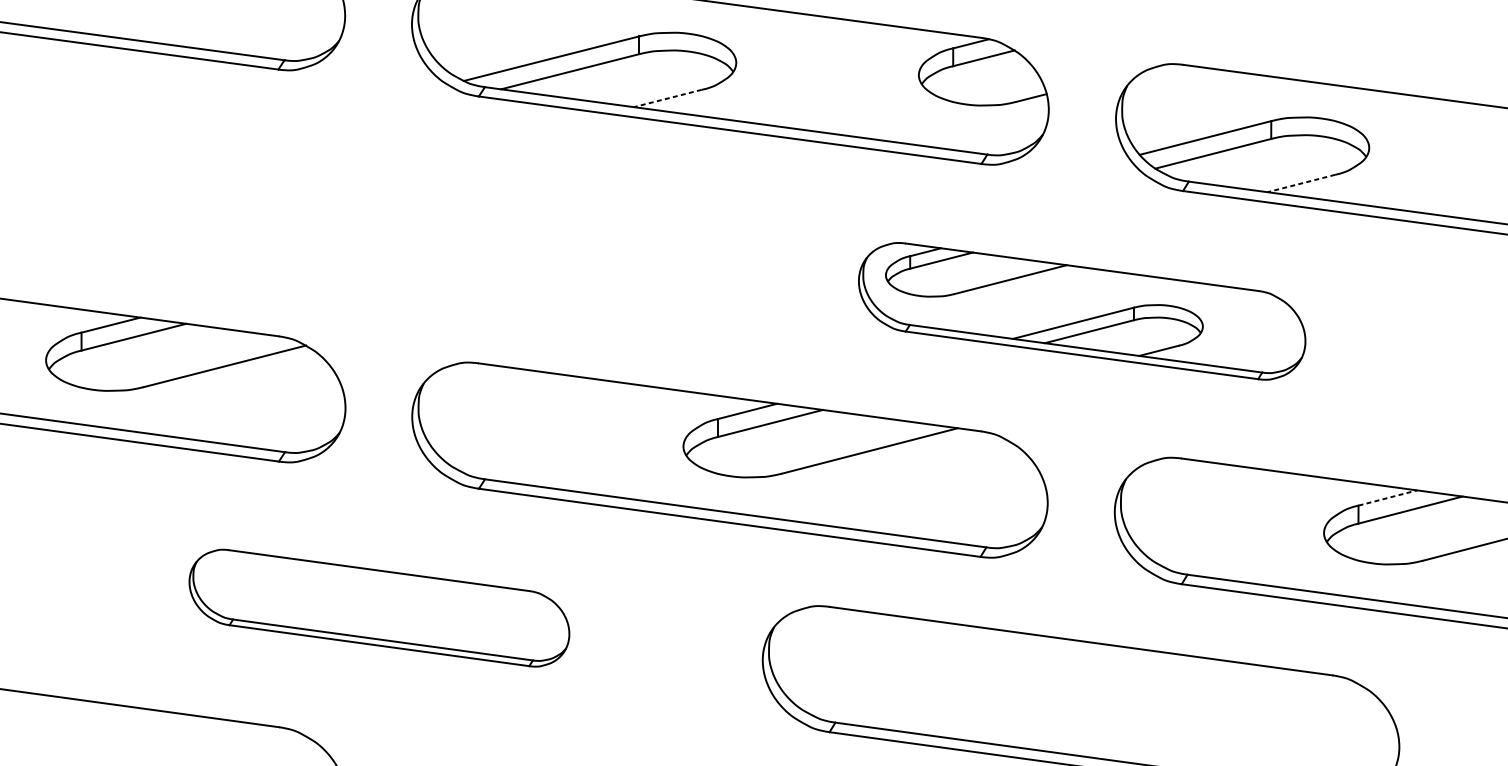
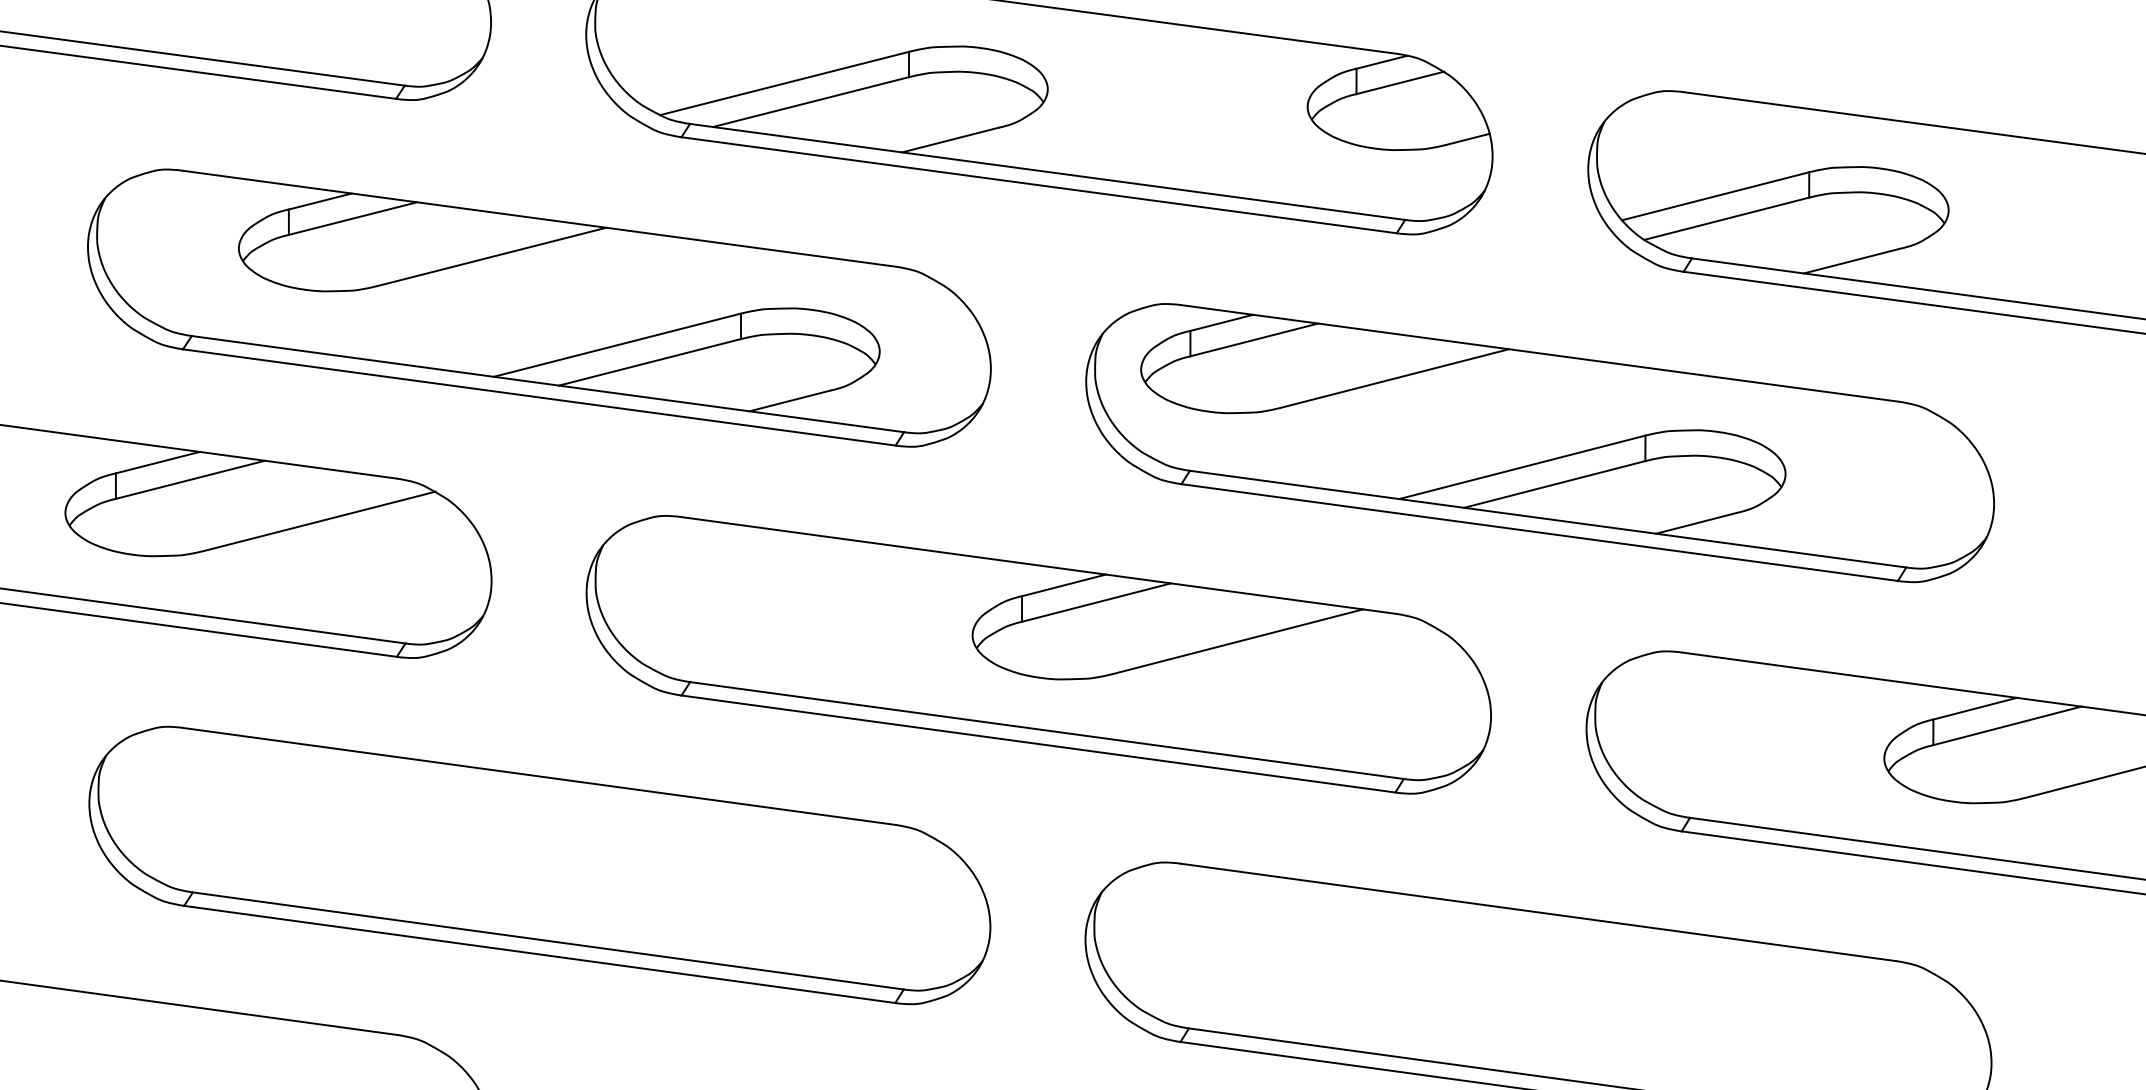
line: (667, 98) -> (950, 140), dashed -> solid
line: (1301, 183) -> (1852, 261), dashed -> solid
part: (379, 216) -> (539, 307), added
part: (1081, 310) -> (1539, 442), size x1.43
line: (1388, 497) -> (1975, 708), dashed -> solid
part: (379, 608) -> (539, 865), size x1.67

